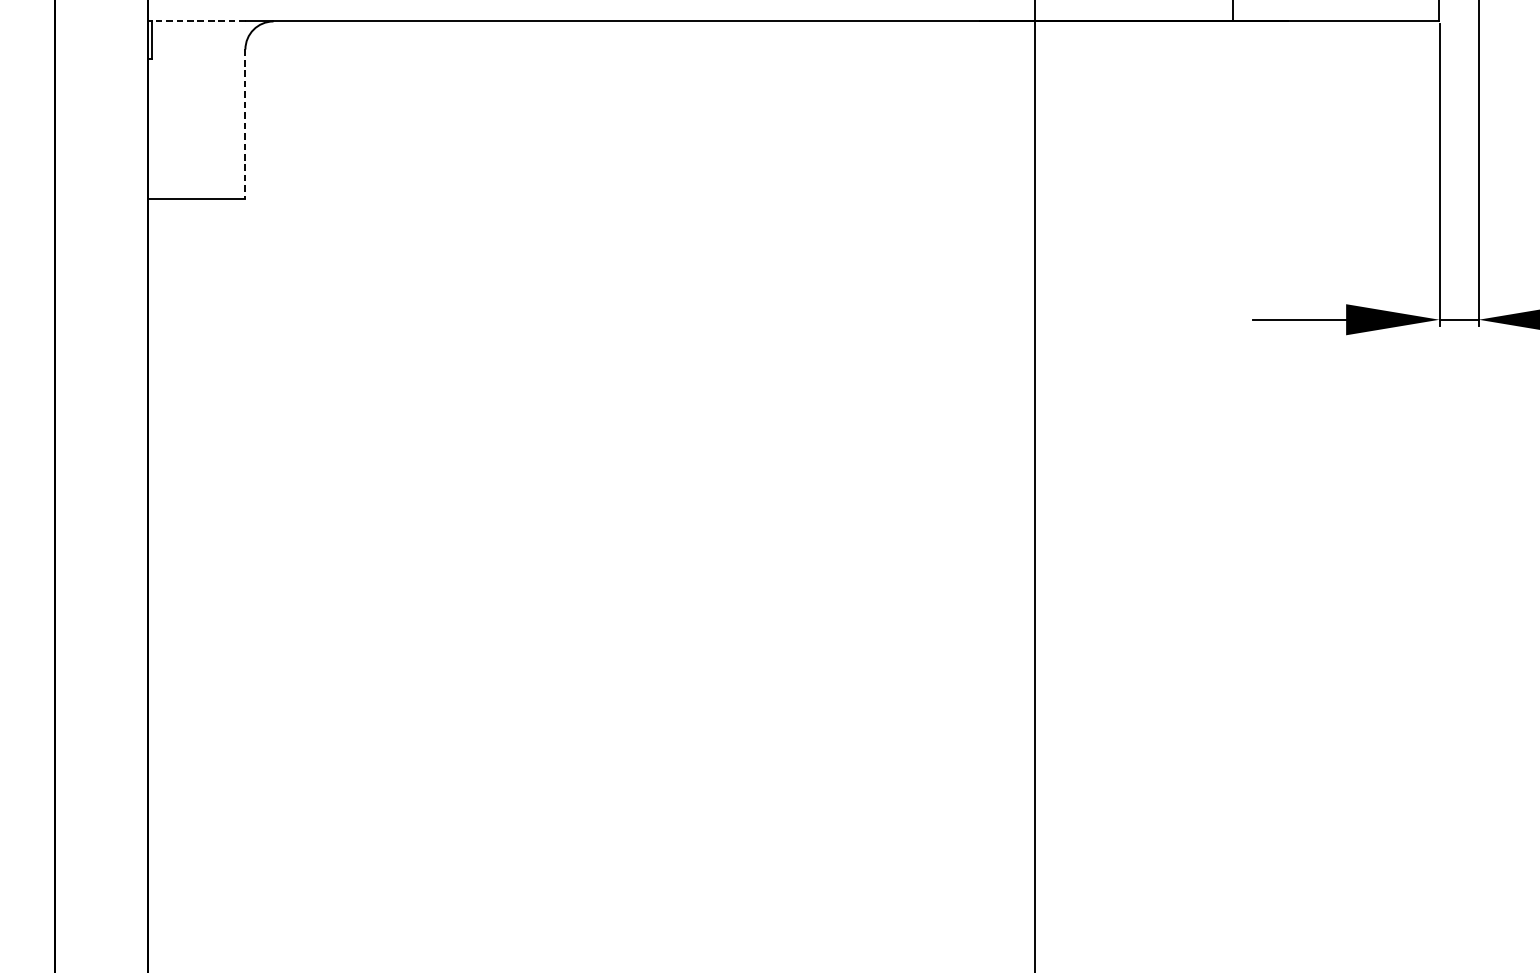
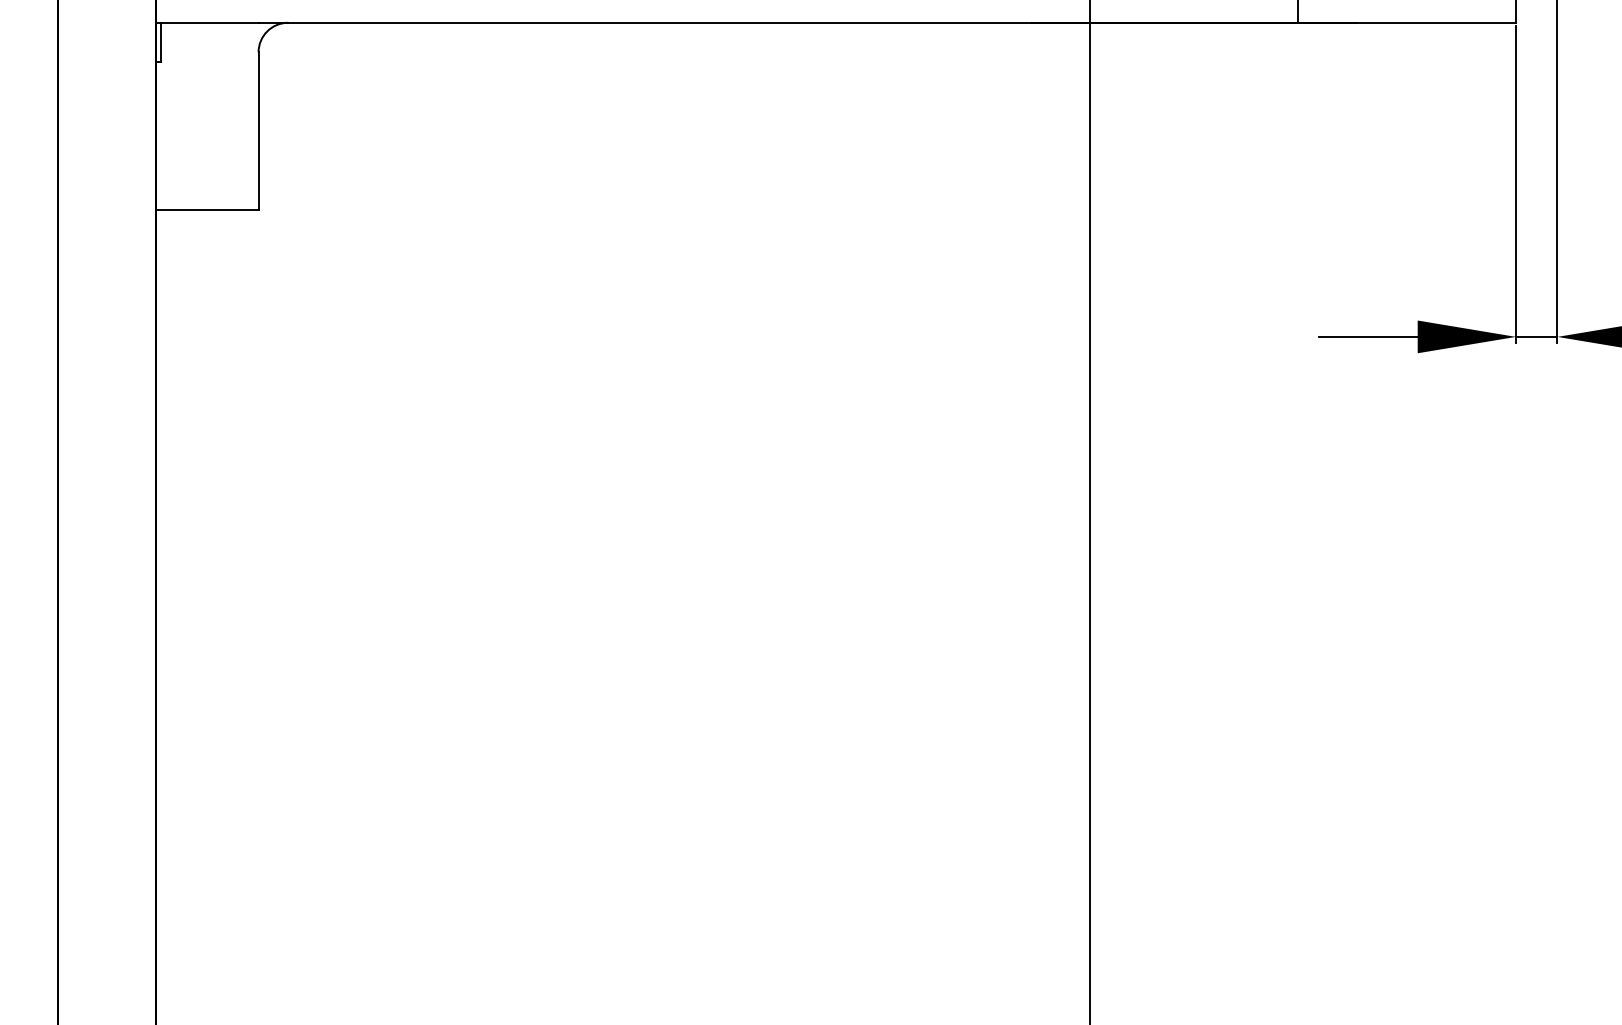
line: (198, 21) -> (209, 22), dashed -> solid
line: (245, 123) -> (258, 130), dashed -> solid

